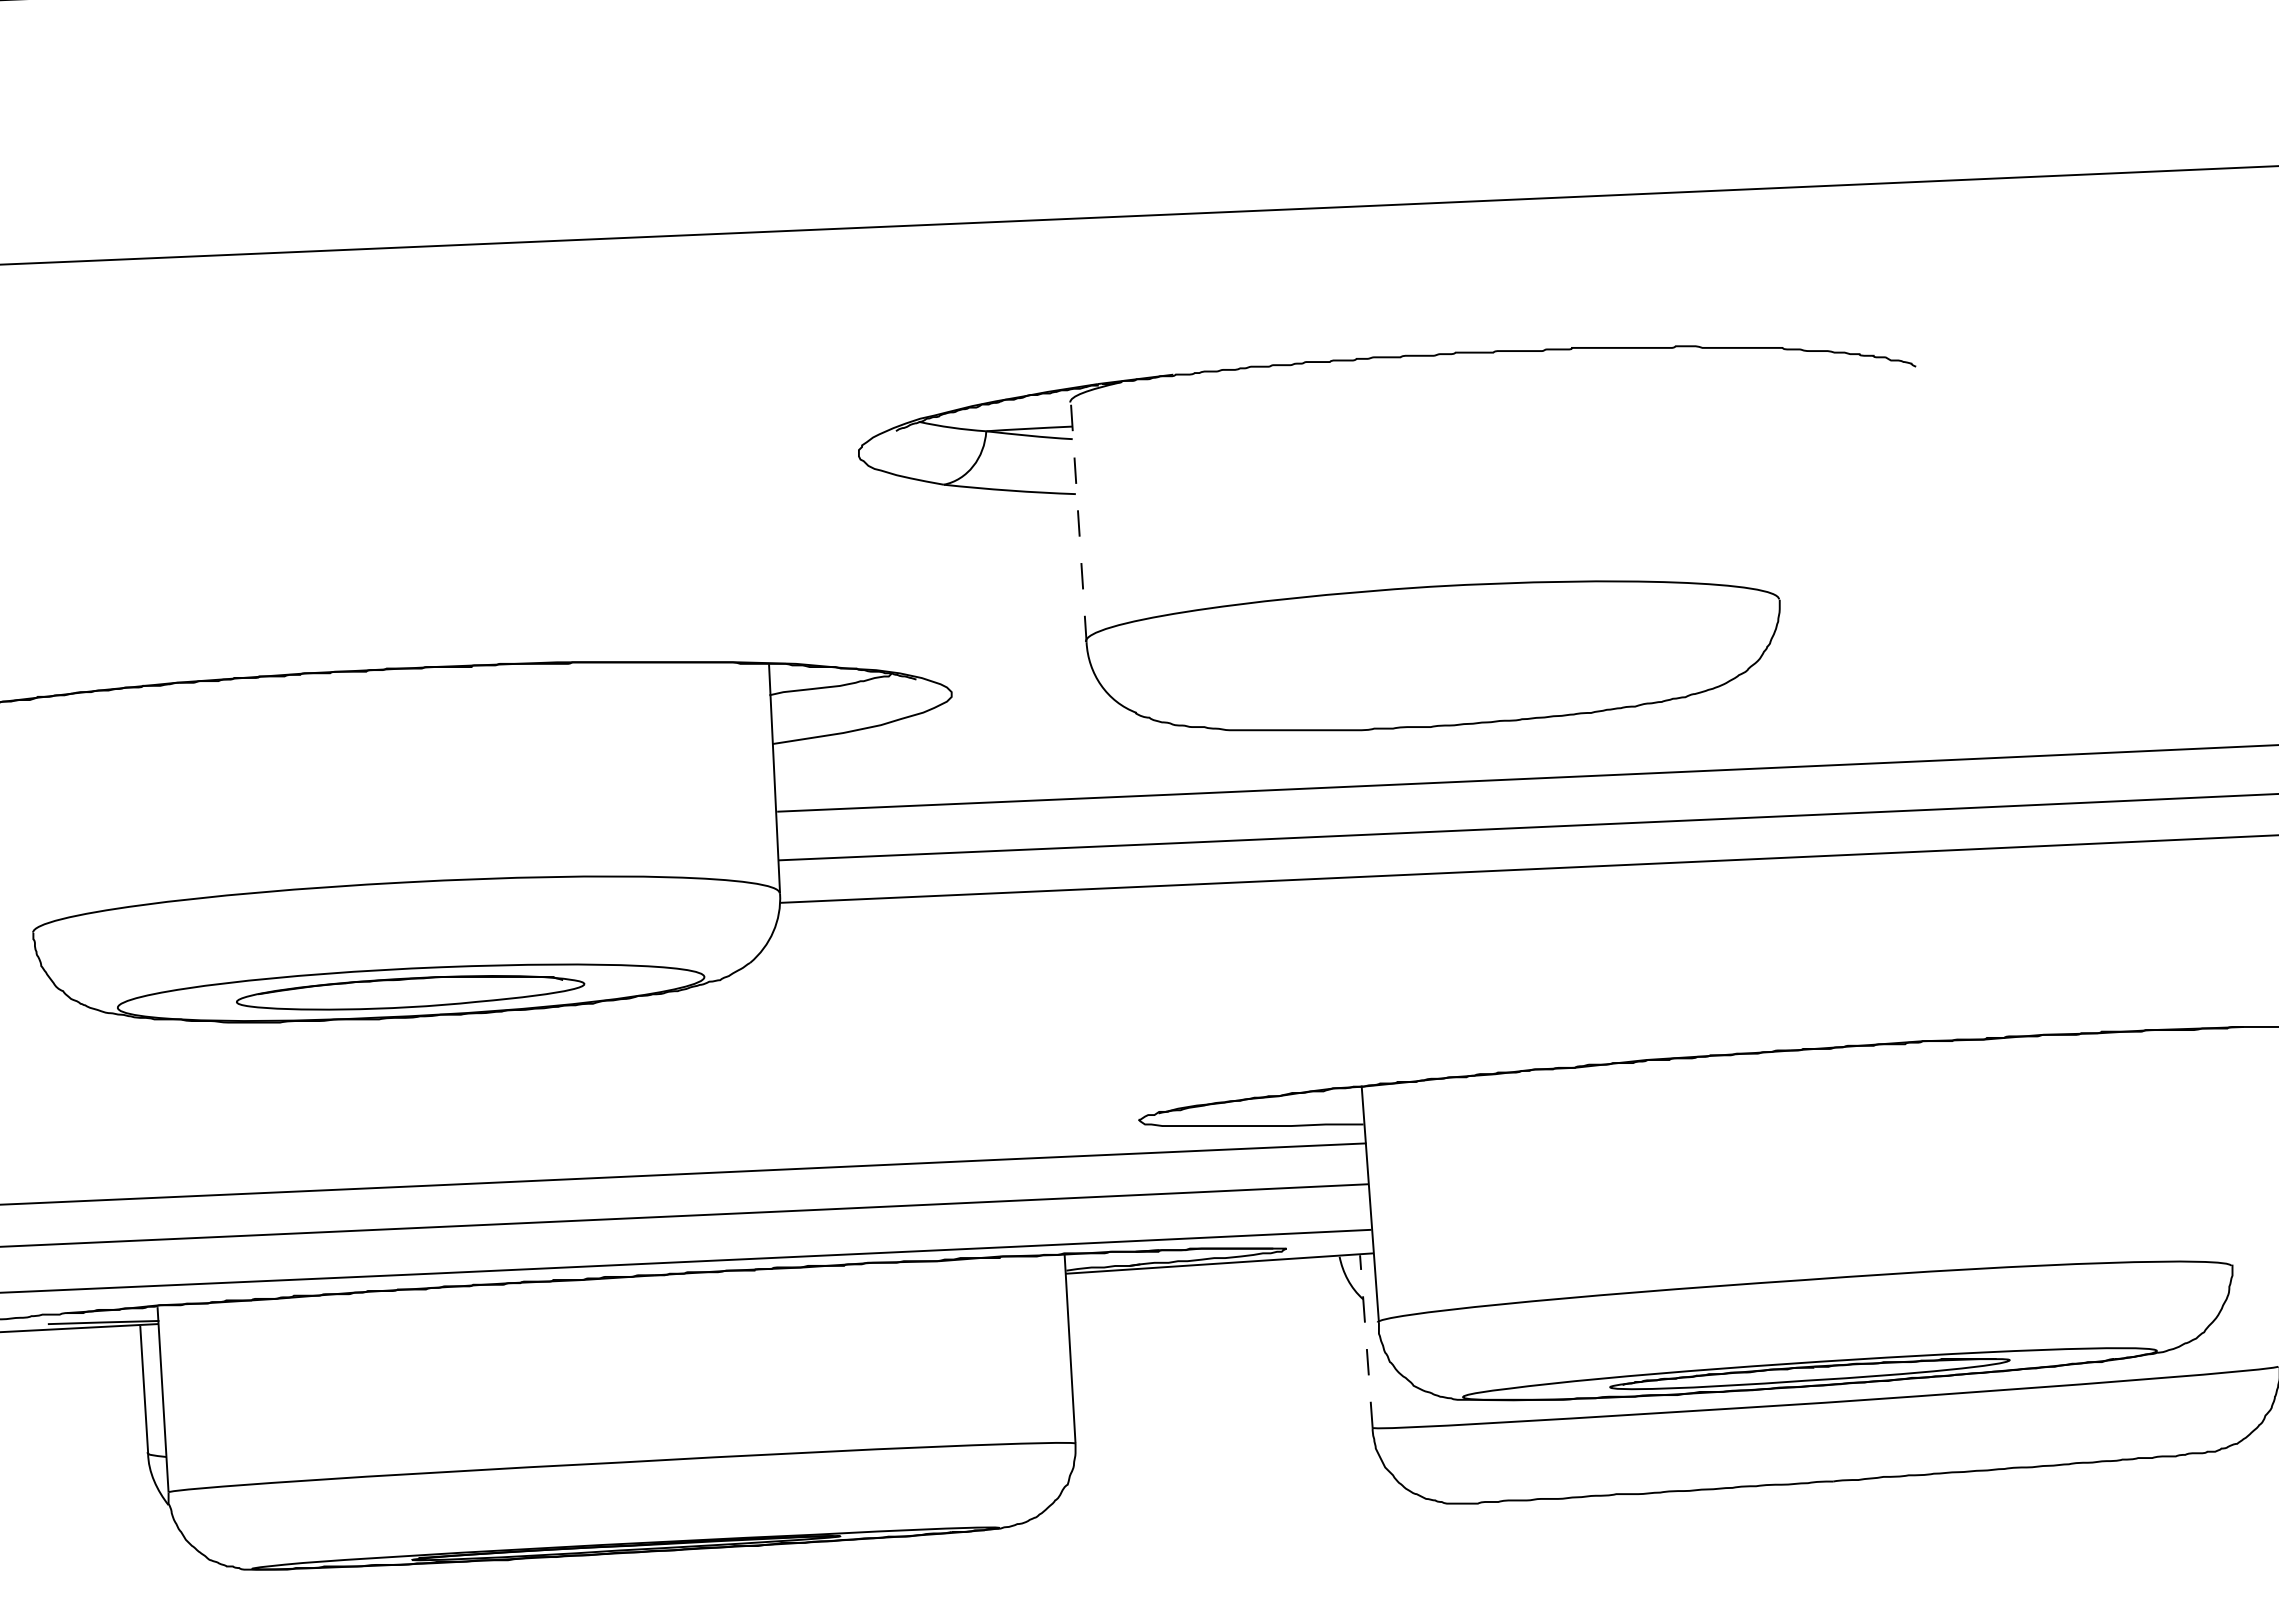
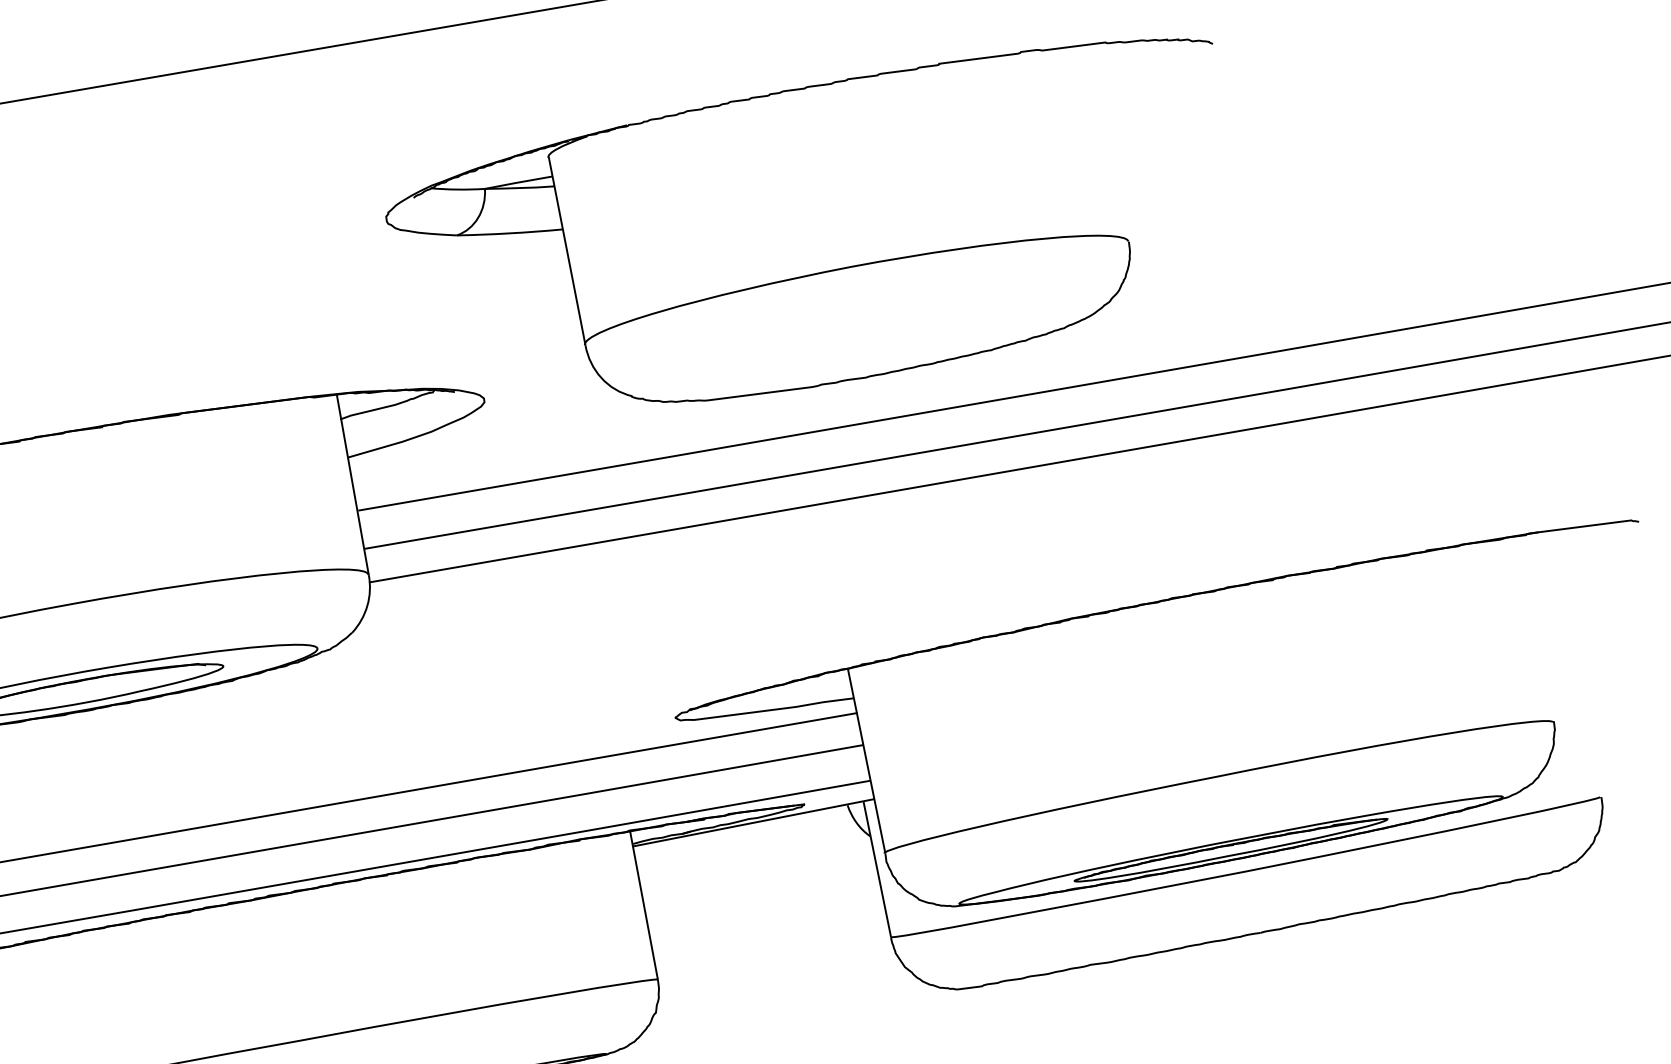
line: (1078, 521) -> (566, 250), dashed -> solid
line: (1366, 1341) -> (877, 869), dashed -> solid

